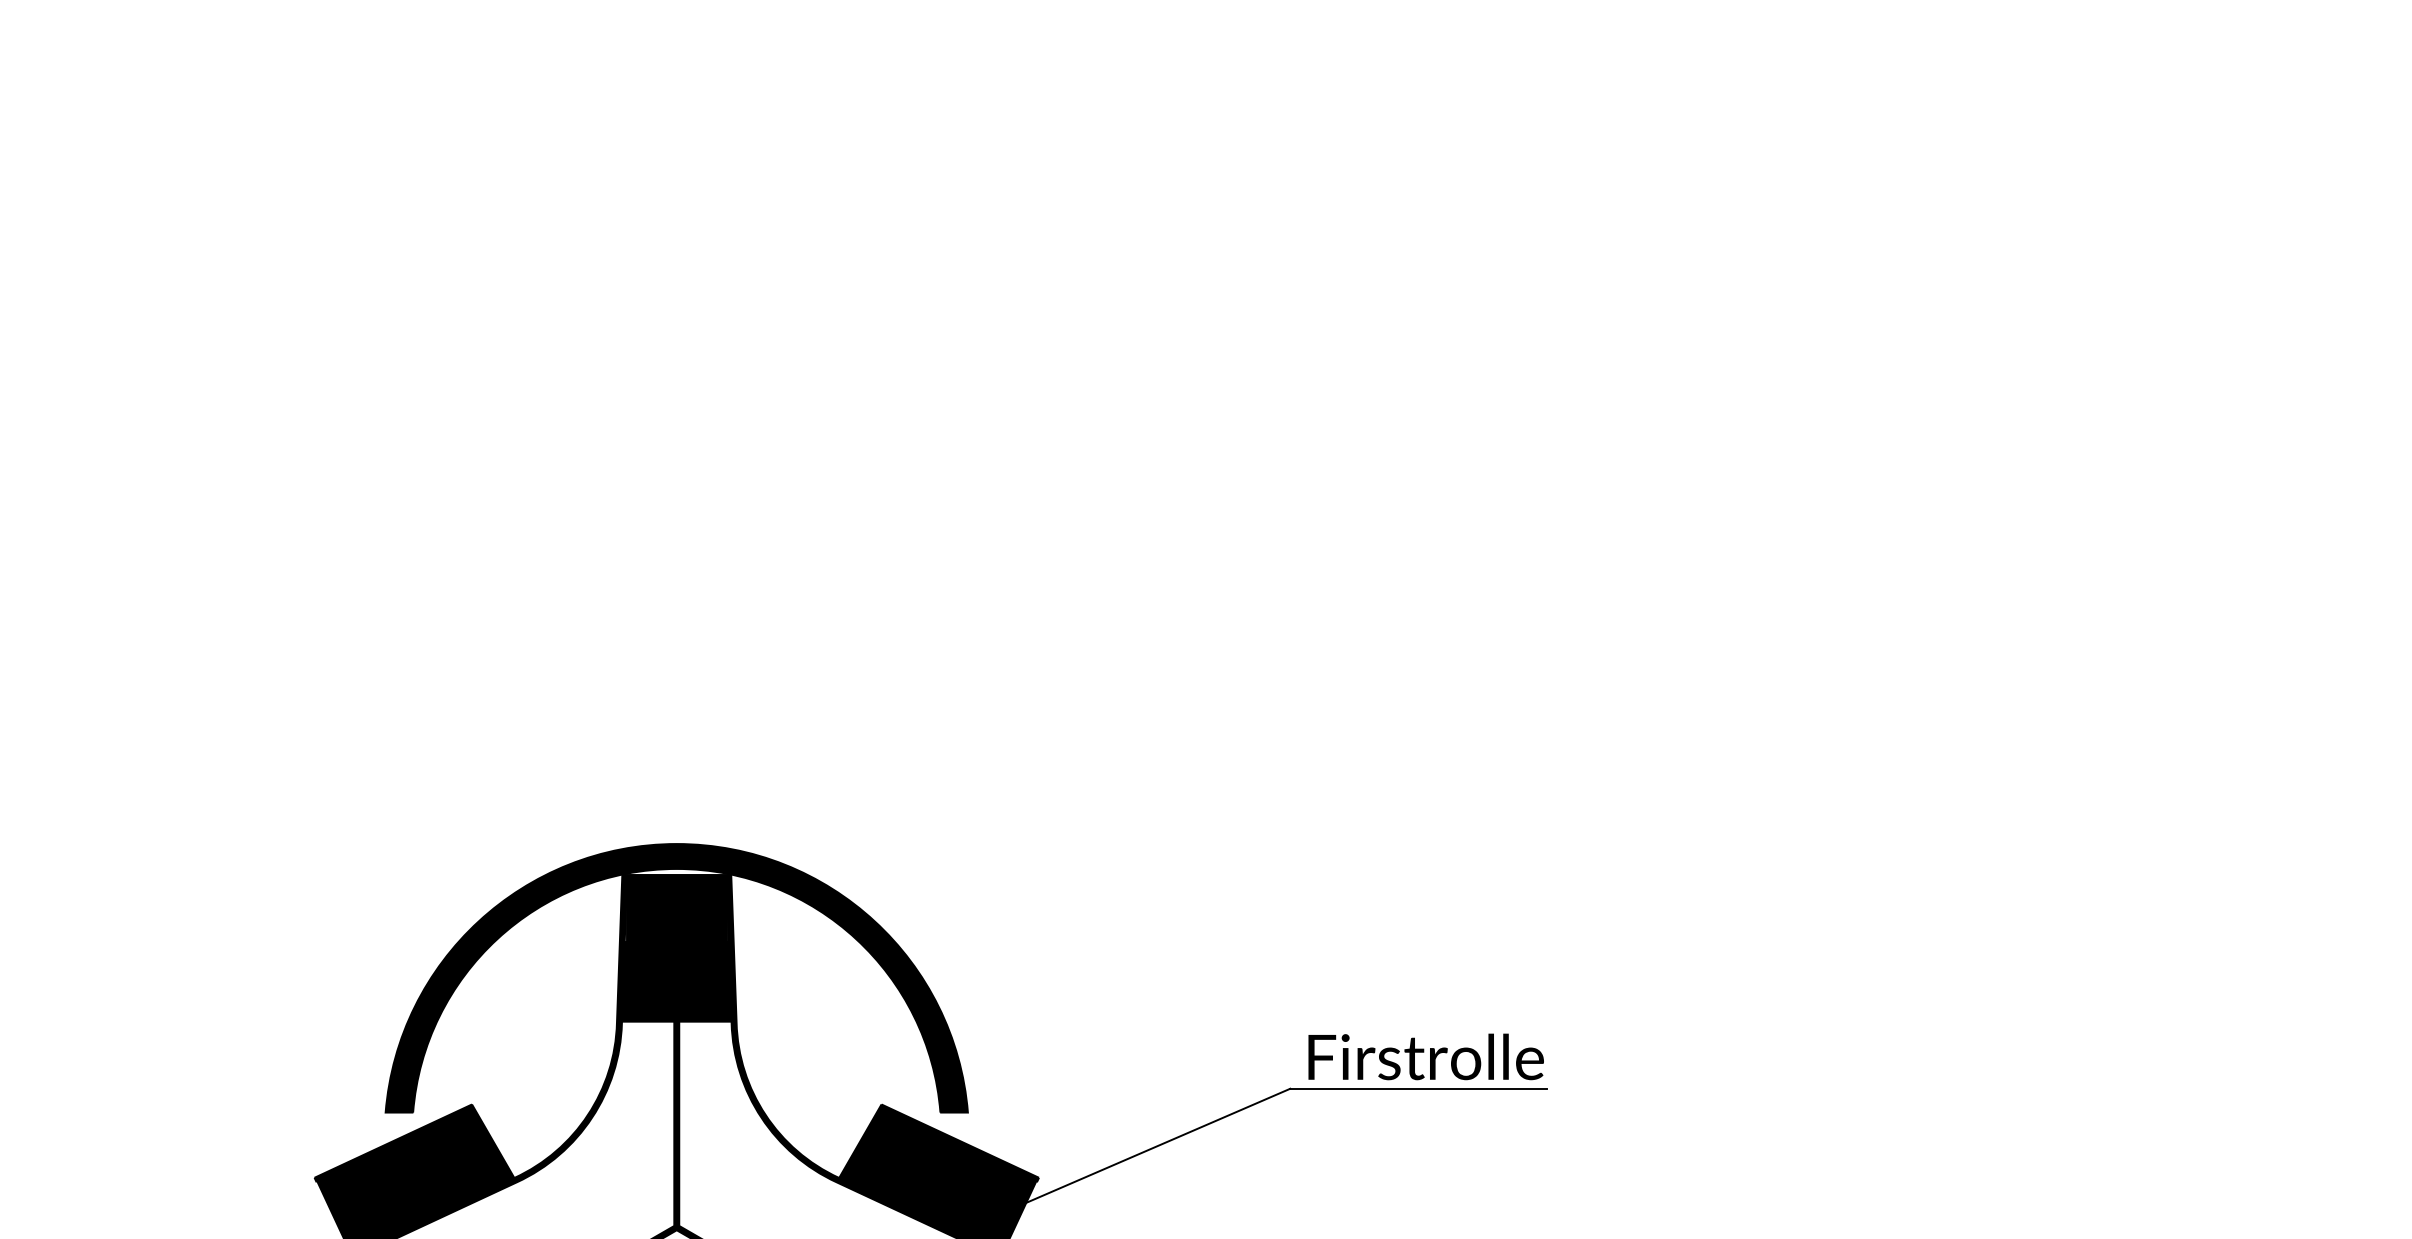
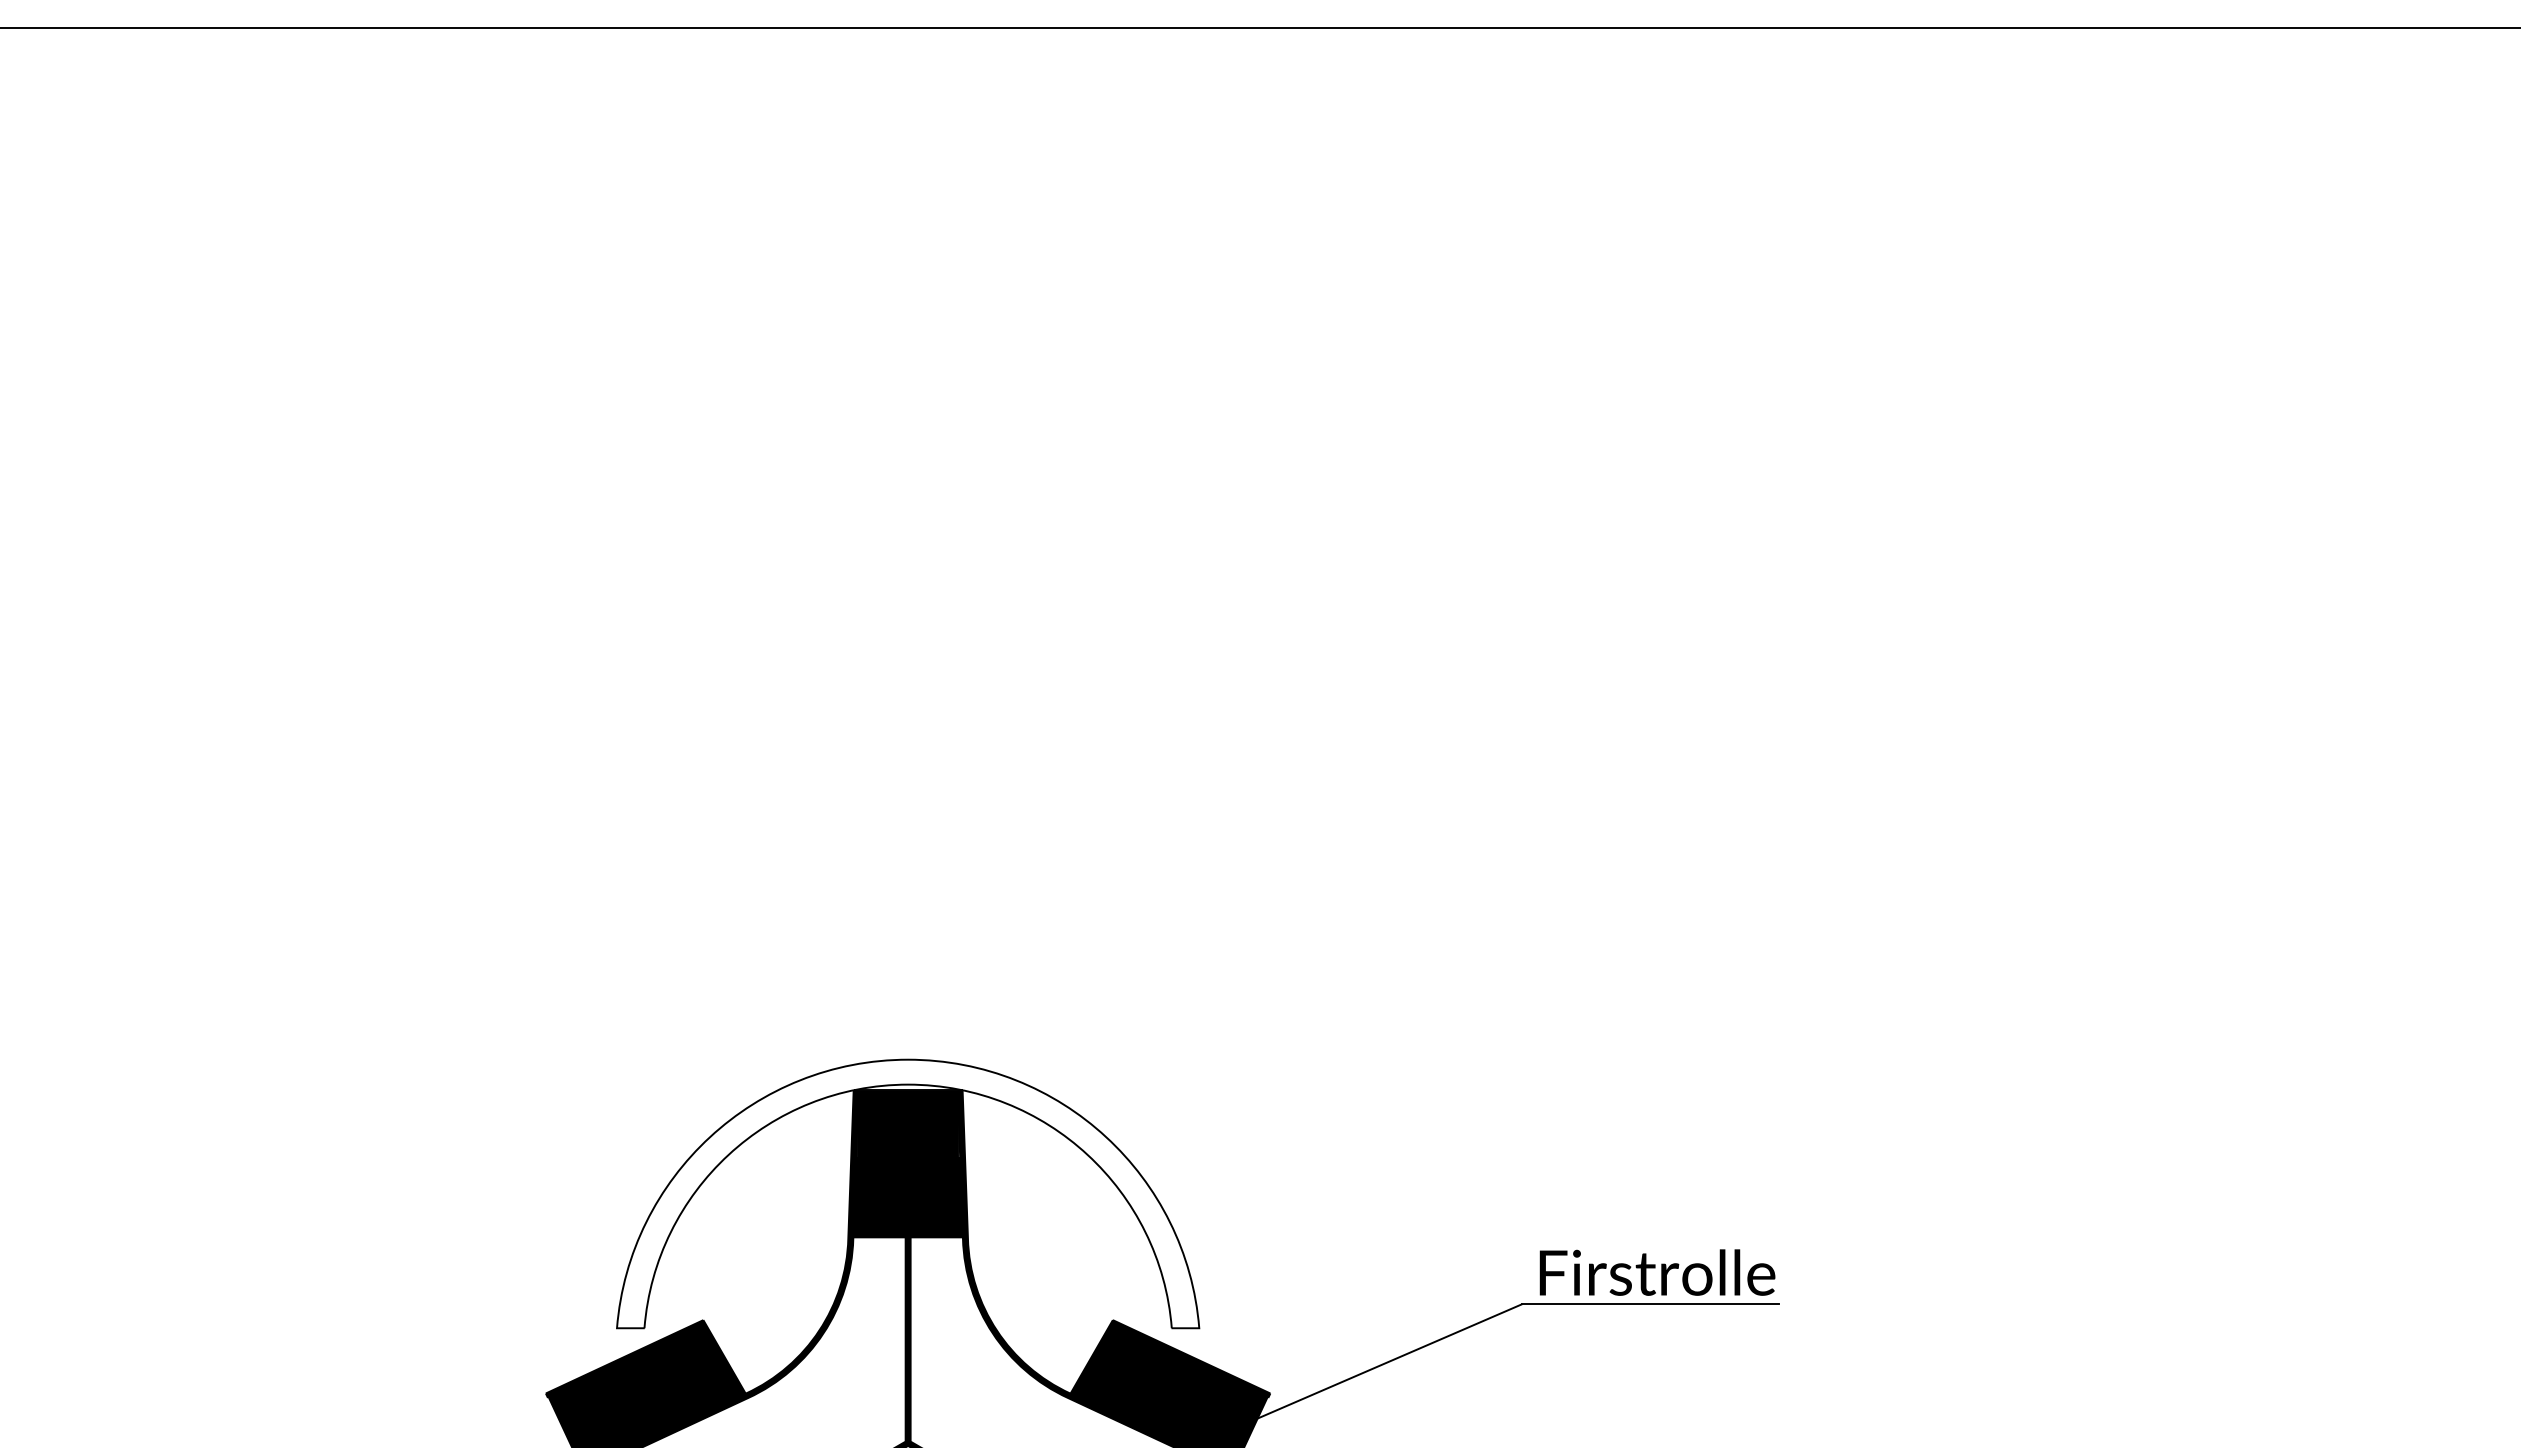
fill: (677, 977) -> (908, 1193), removed

